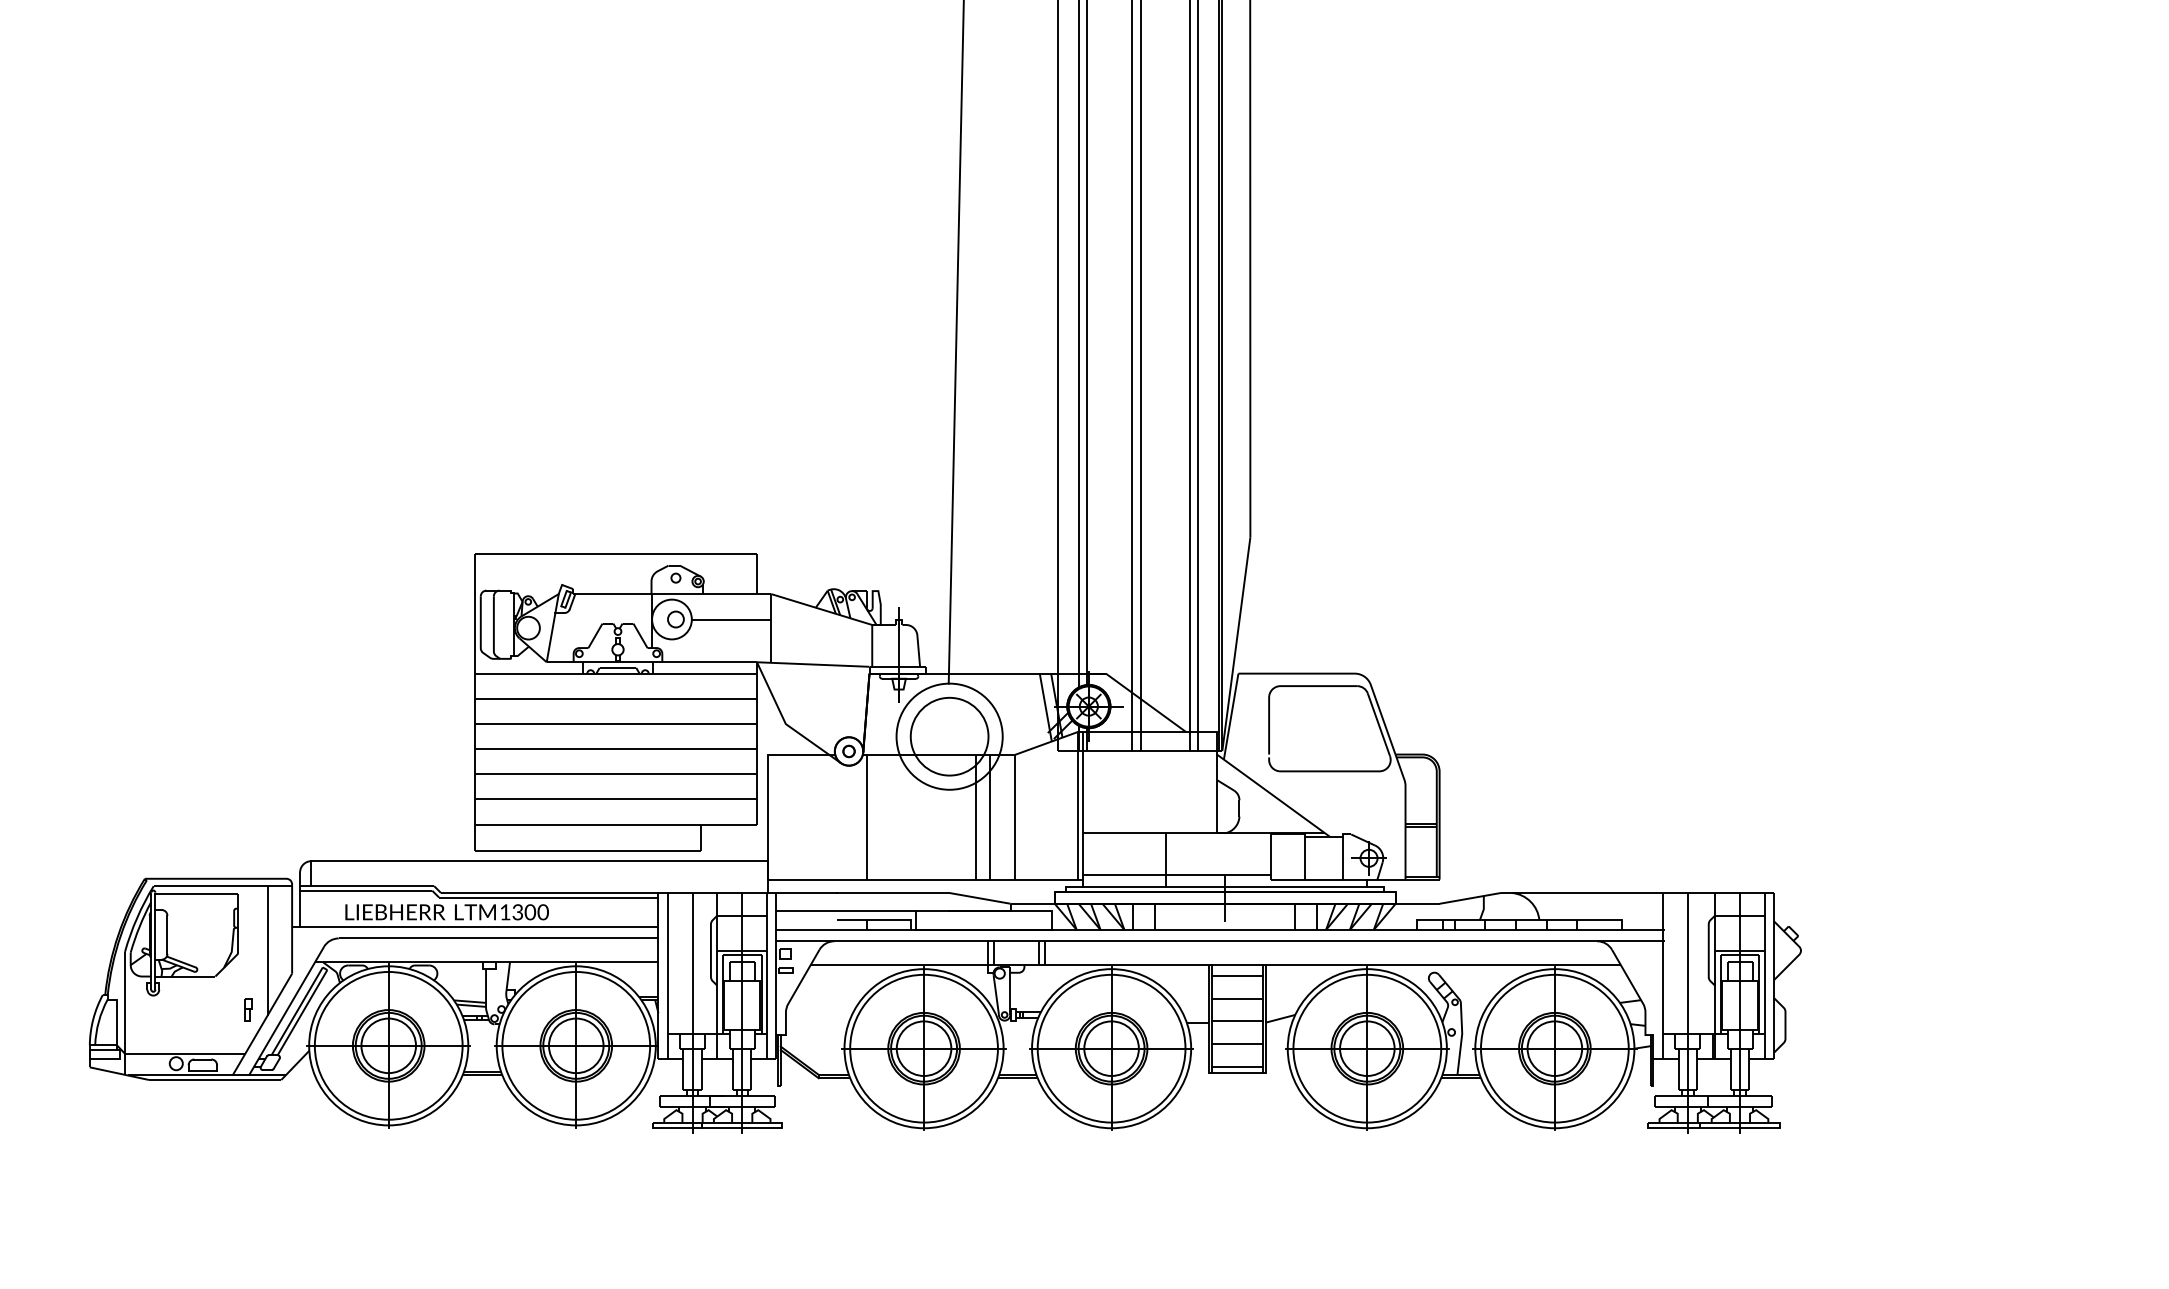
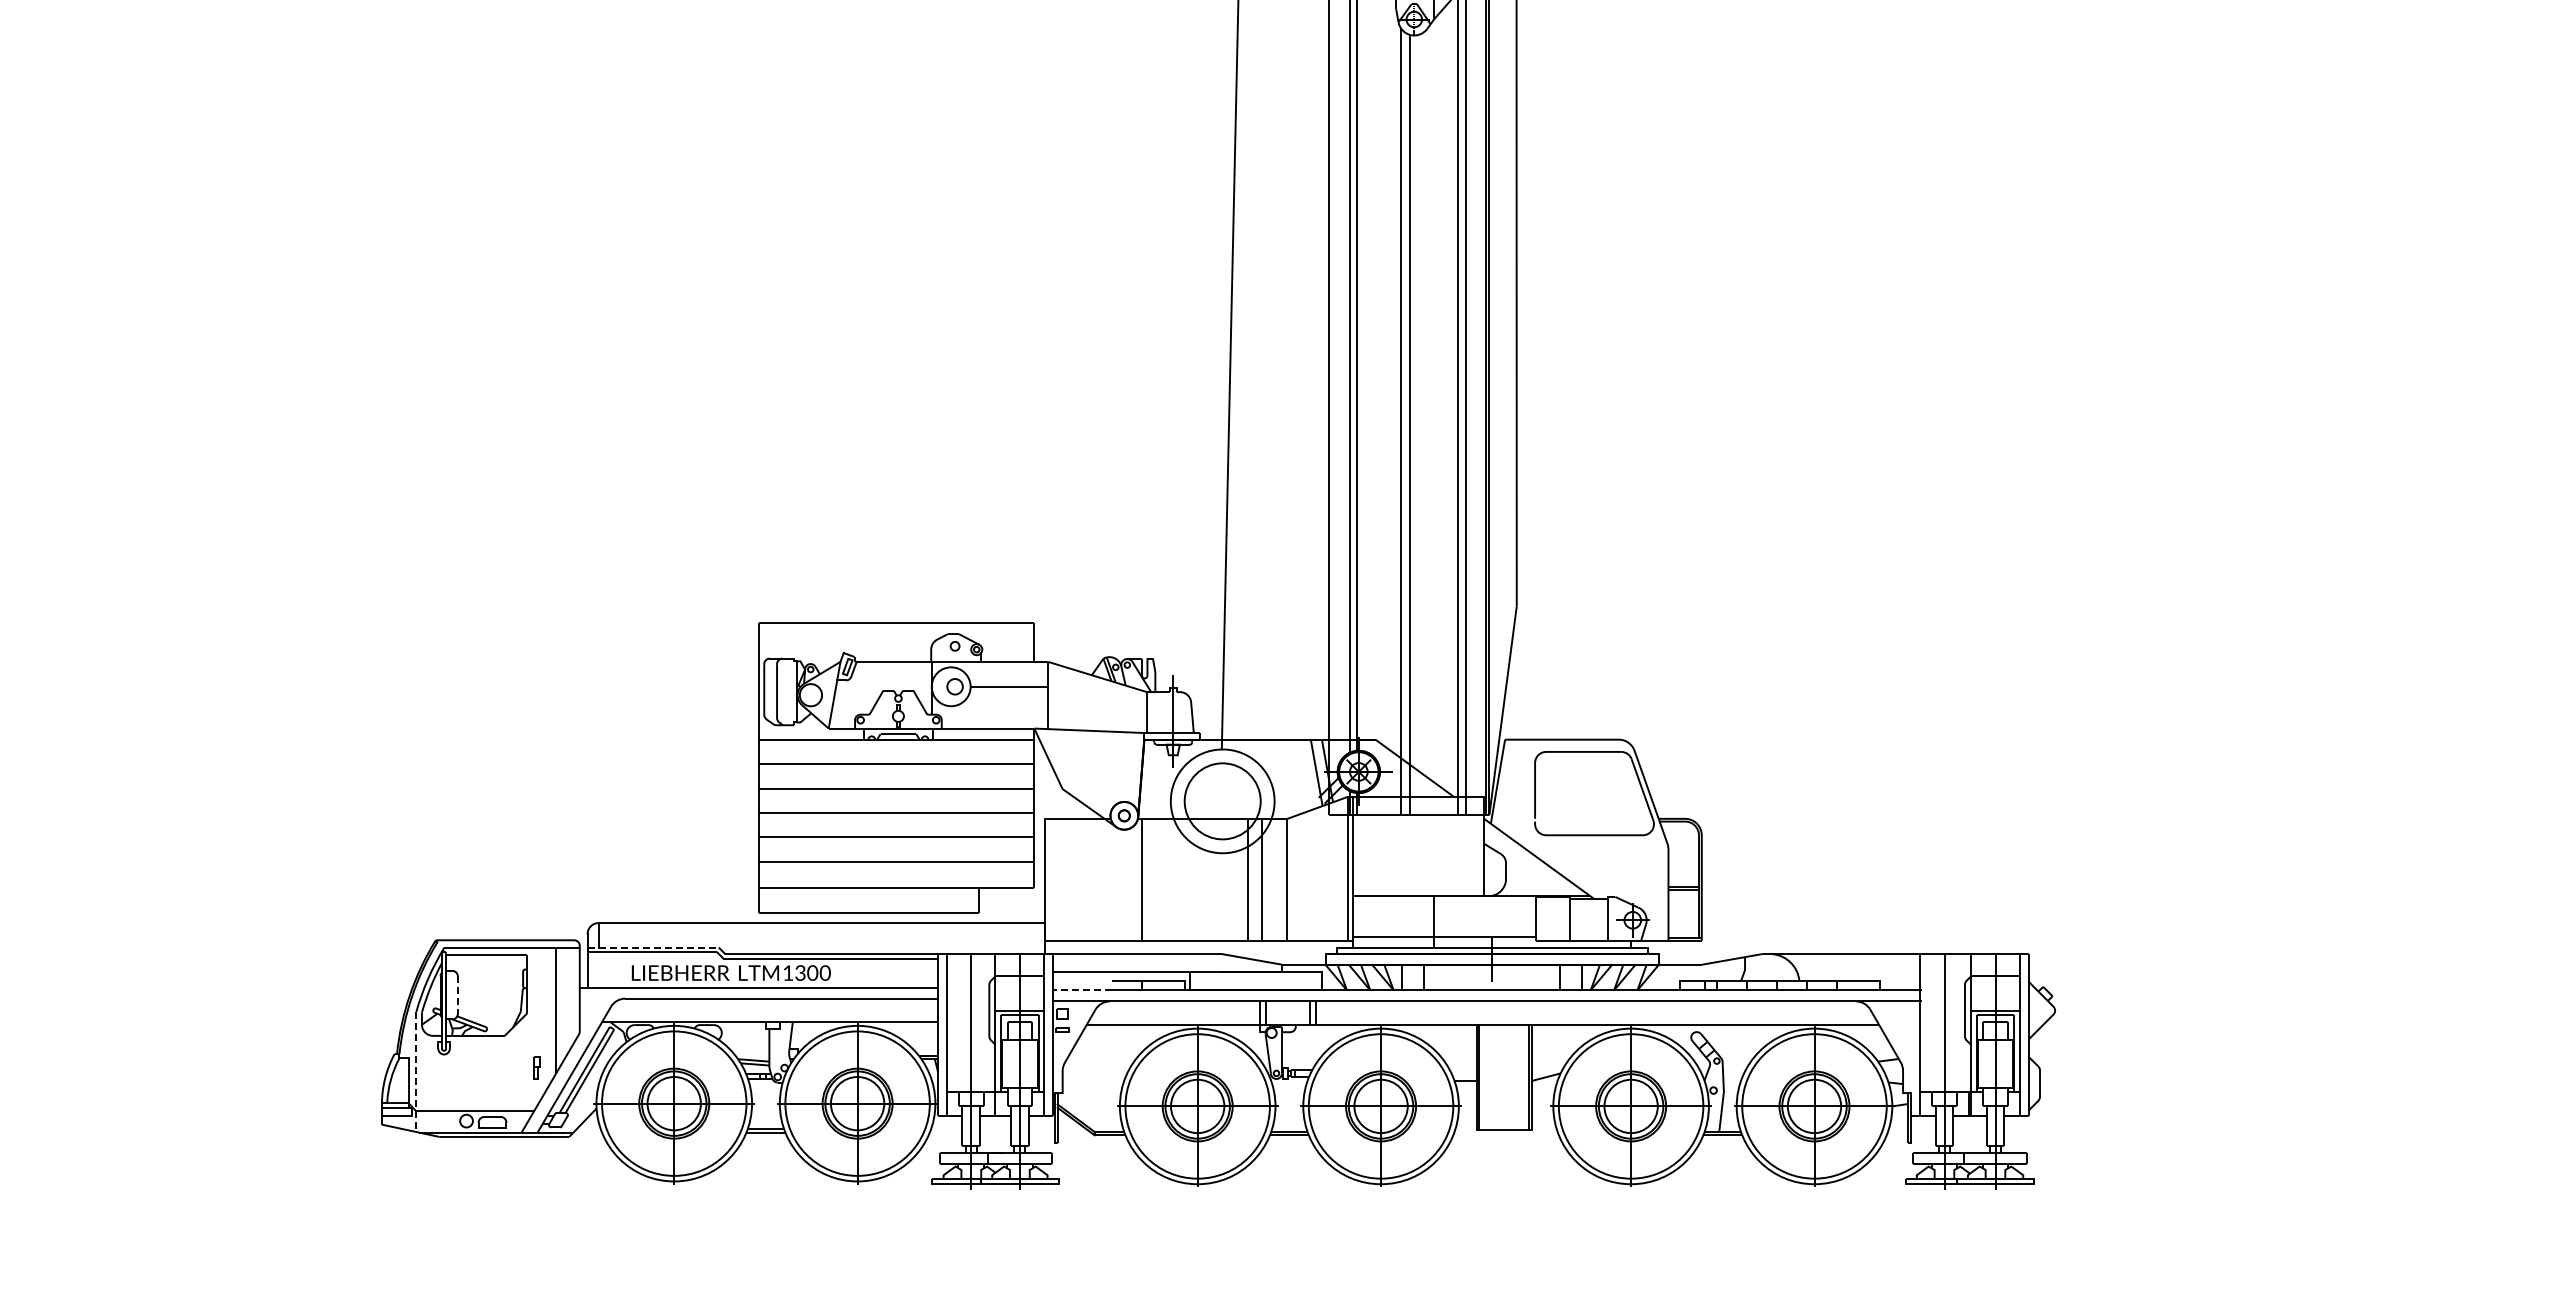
line: (367, 886) -> (653, 947), solid -> dashed
line: (806, 930) -> (1082, 990), solid -> dashed
line: (167, 935) -> (457, 995), solid -> dashed
line: (1237, 976) -> (1504, 1035), removed
line: (1237, 998) -> (1504, 1057), removed
line: (125, 1013) -> (416, 1072), solid -> dashed
line: (1237, 1021) -> (1504, 1079), removed
line: (1237, 1043) -> (1504, 1101), removed
line: (1237, 1067) -> (1504, 1124), removed

